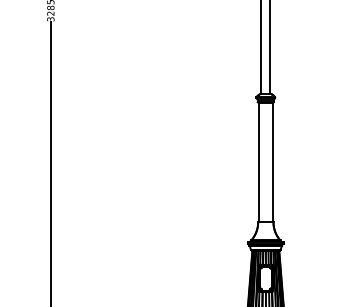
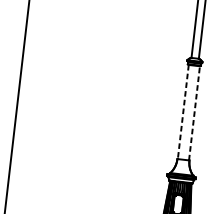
line: (272, 161) -> (194, 112), solid -> dashed
line: (258, 162) -> (183, 112), solid -> dashed

